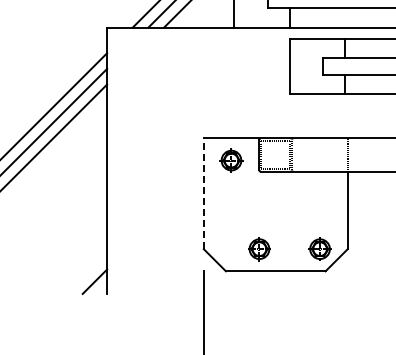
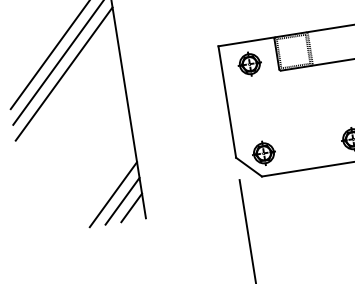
line: (203, 193) -> (226, 101), dashed -> solid
part: (259, 249) -> (264, 153), moved
line: (79, 265) -> (113, 194), added
line: (87, 273) -> (122, 200), added

